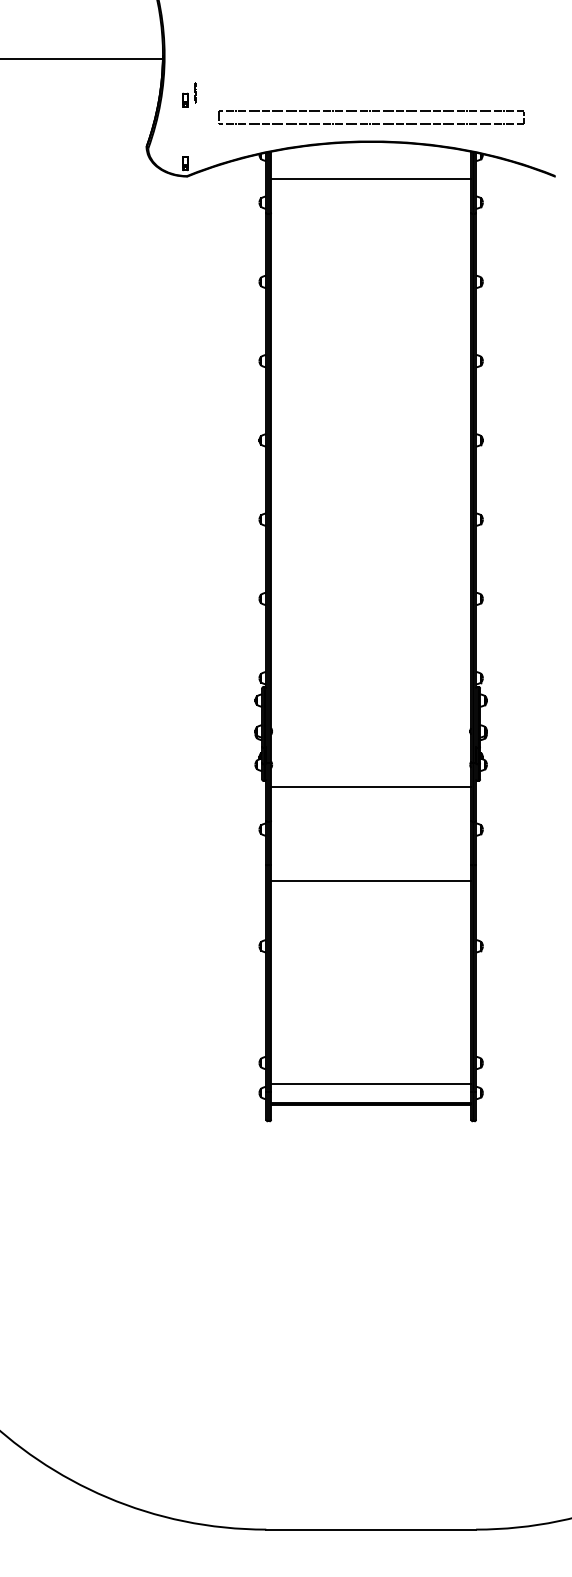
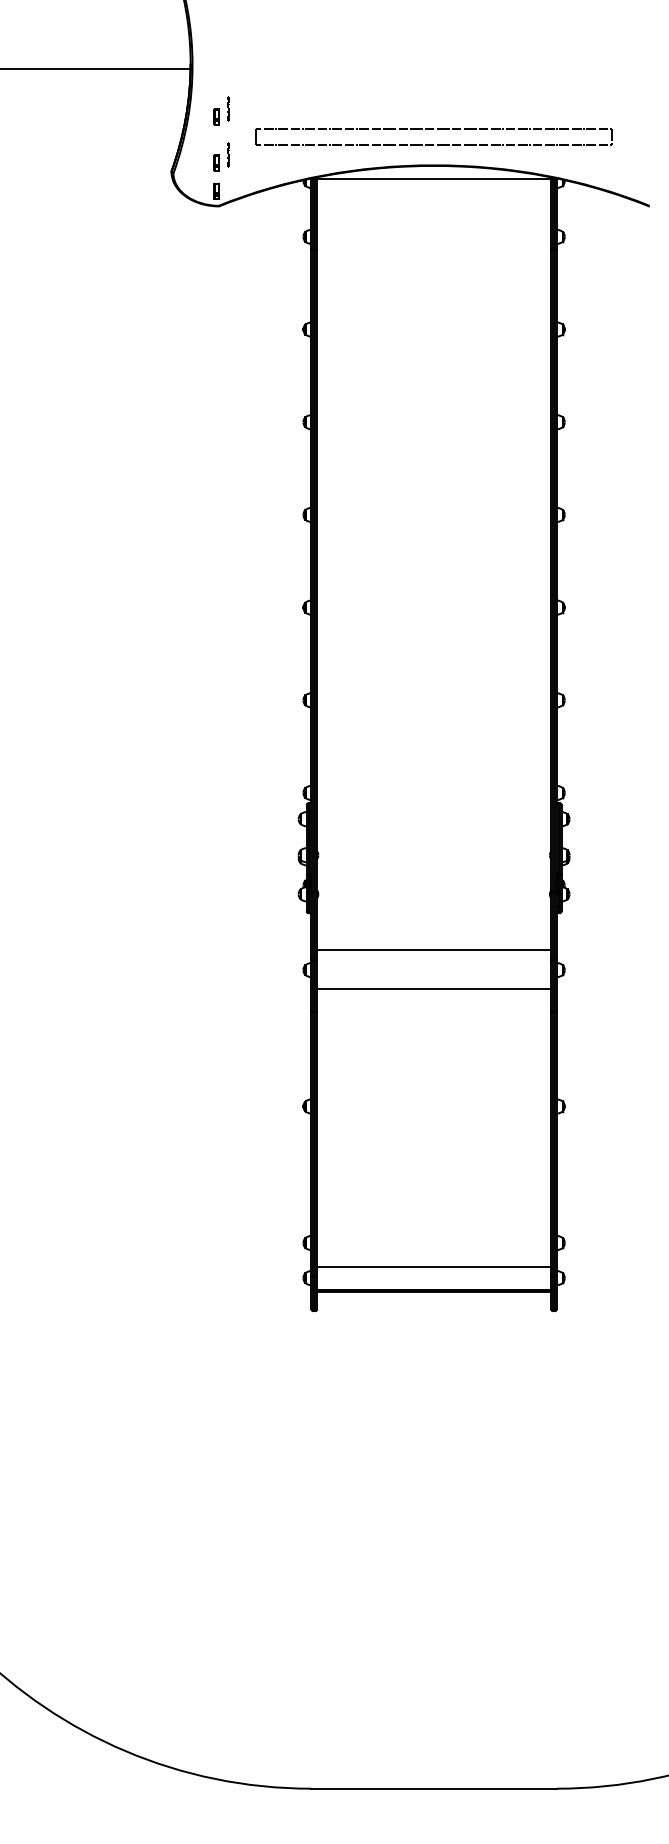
part: (189, 133) -> (221, 156), added
line: (371, 179) -> (434, 179), moved
line: (371, 786) -> (434, 949), moved
line: (371, 881) -> (434, 989), moved

